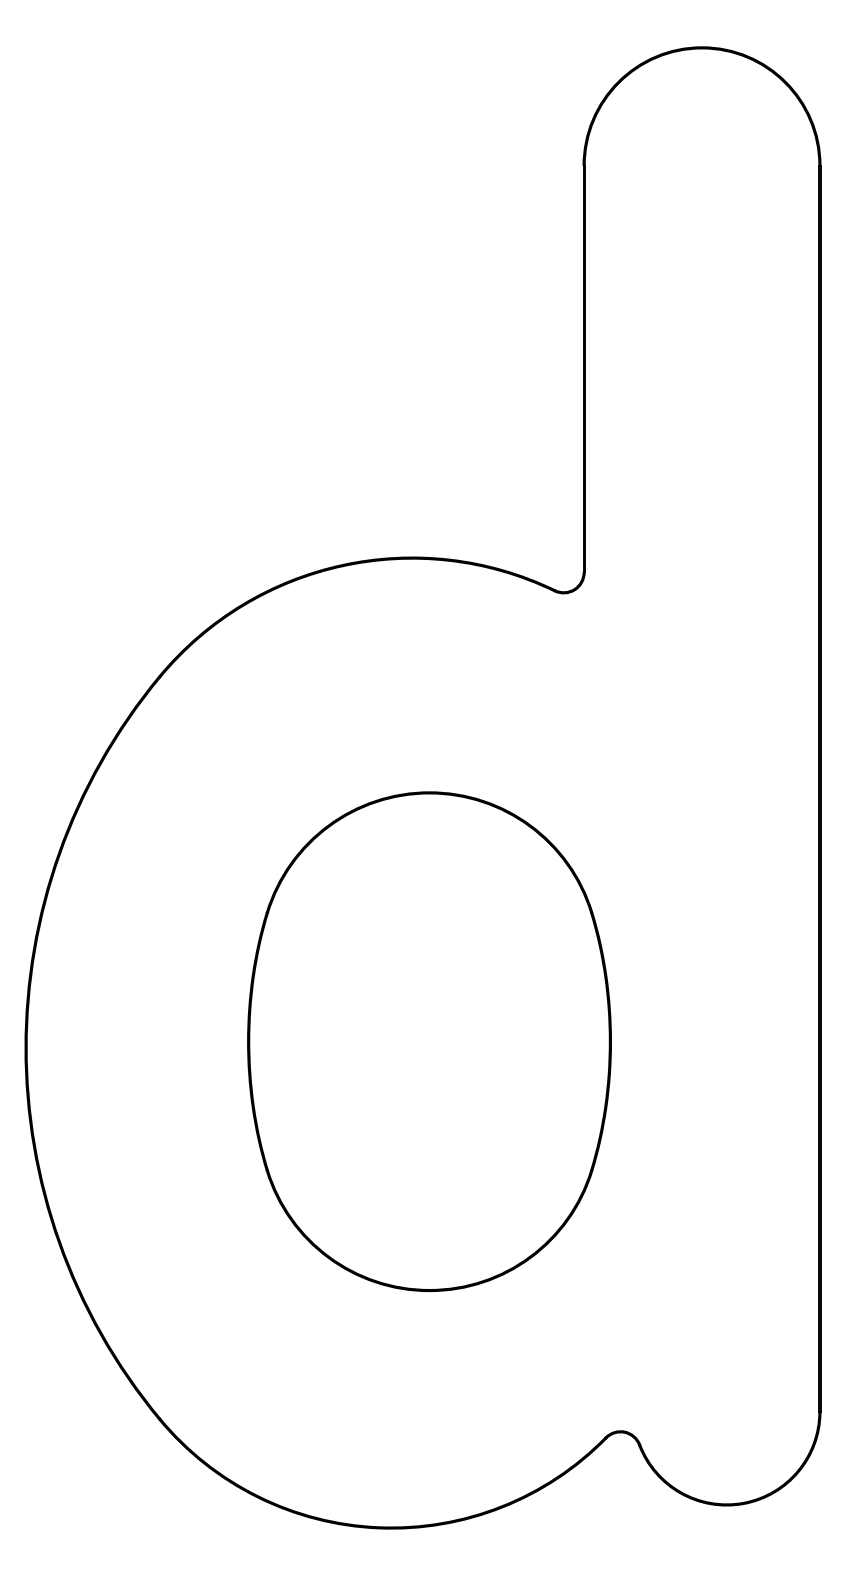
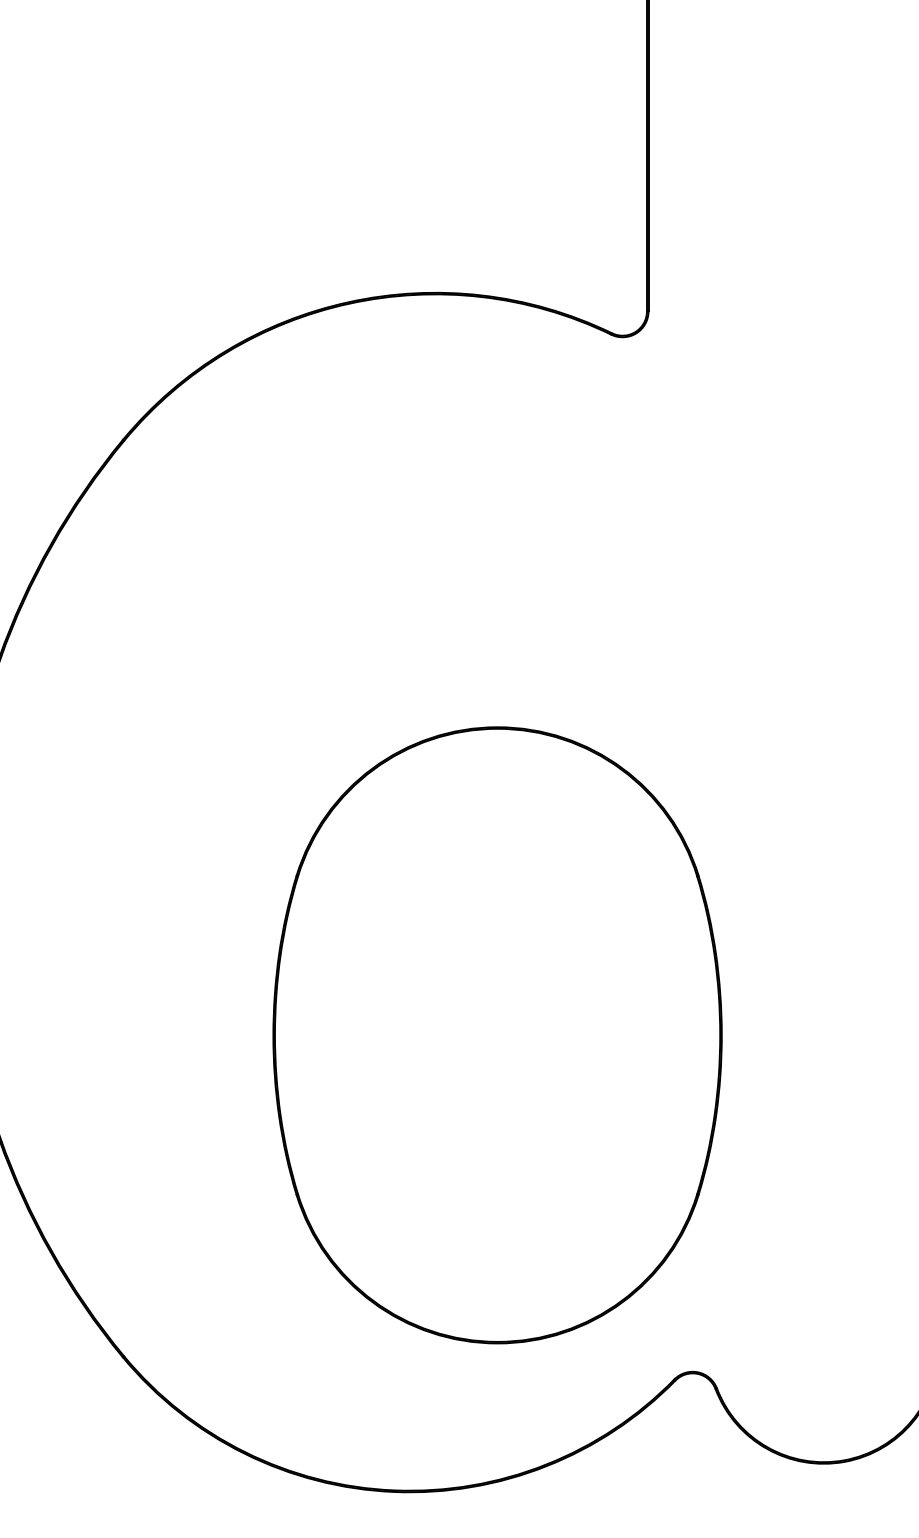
part: (429, 1041) -> (497, 1035), moved

